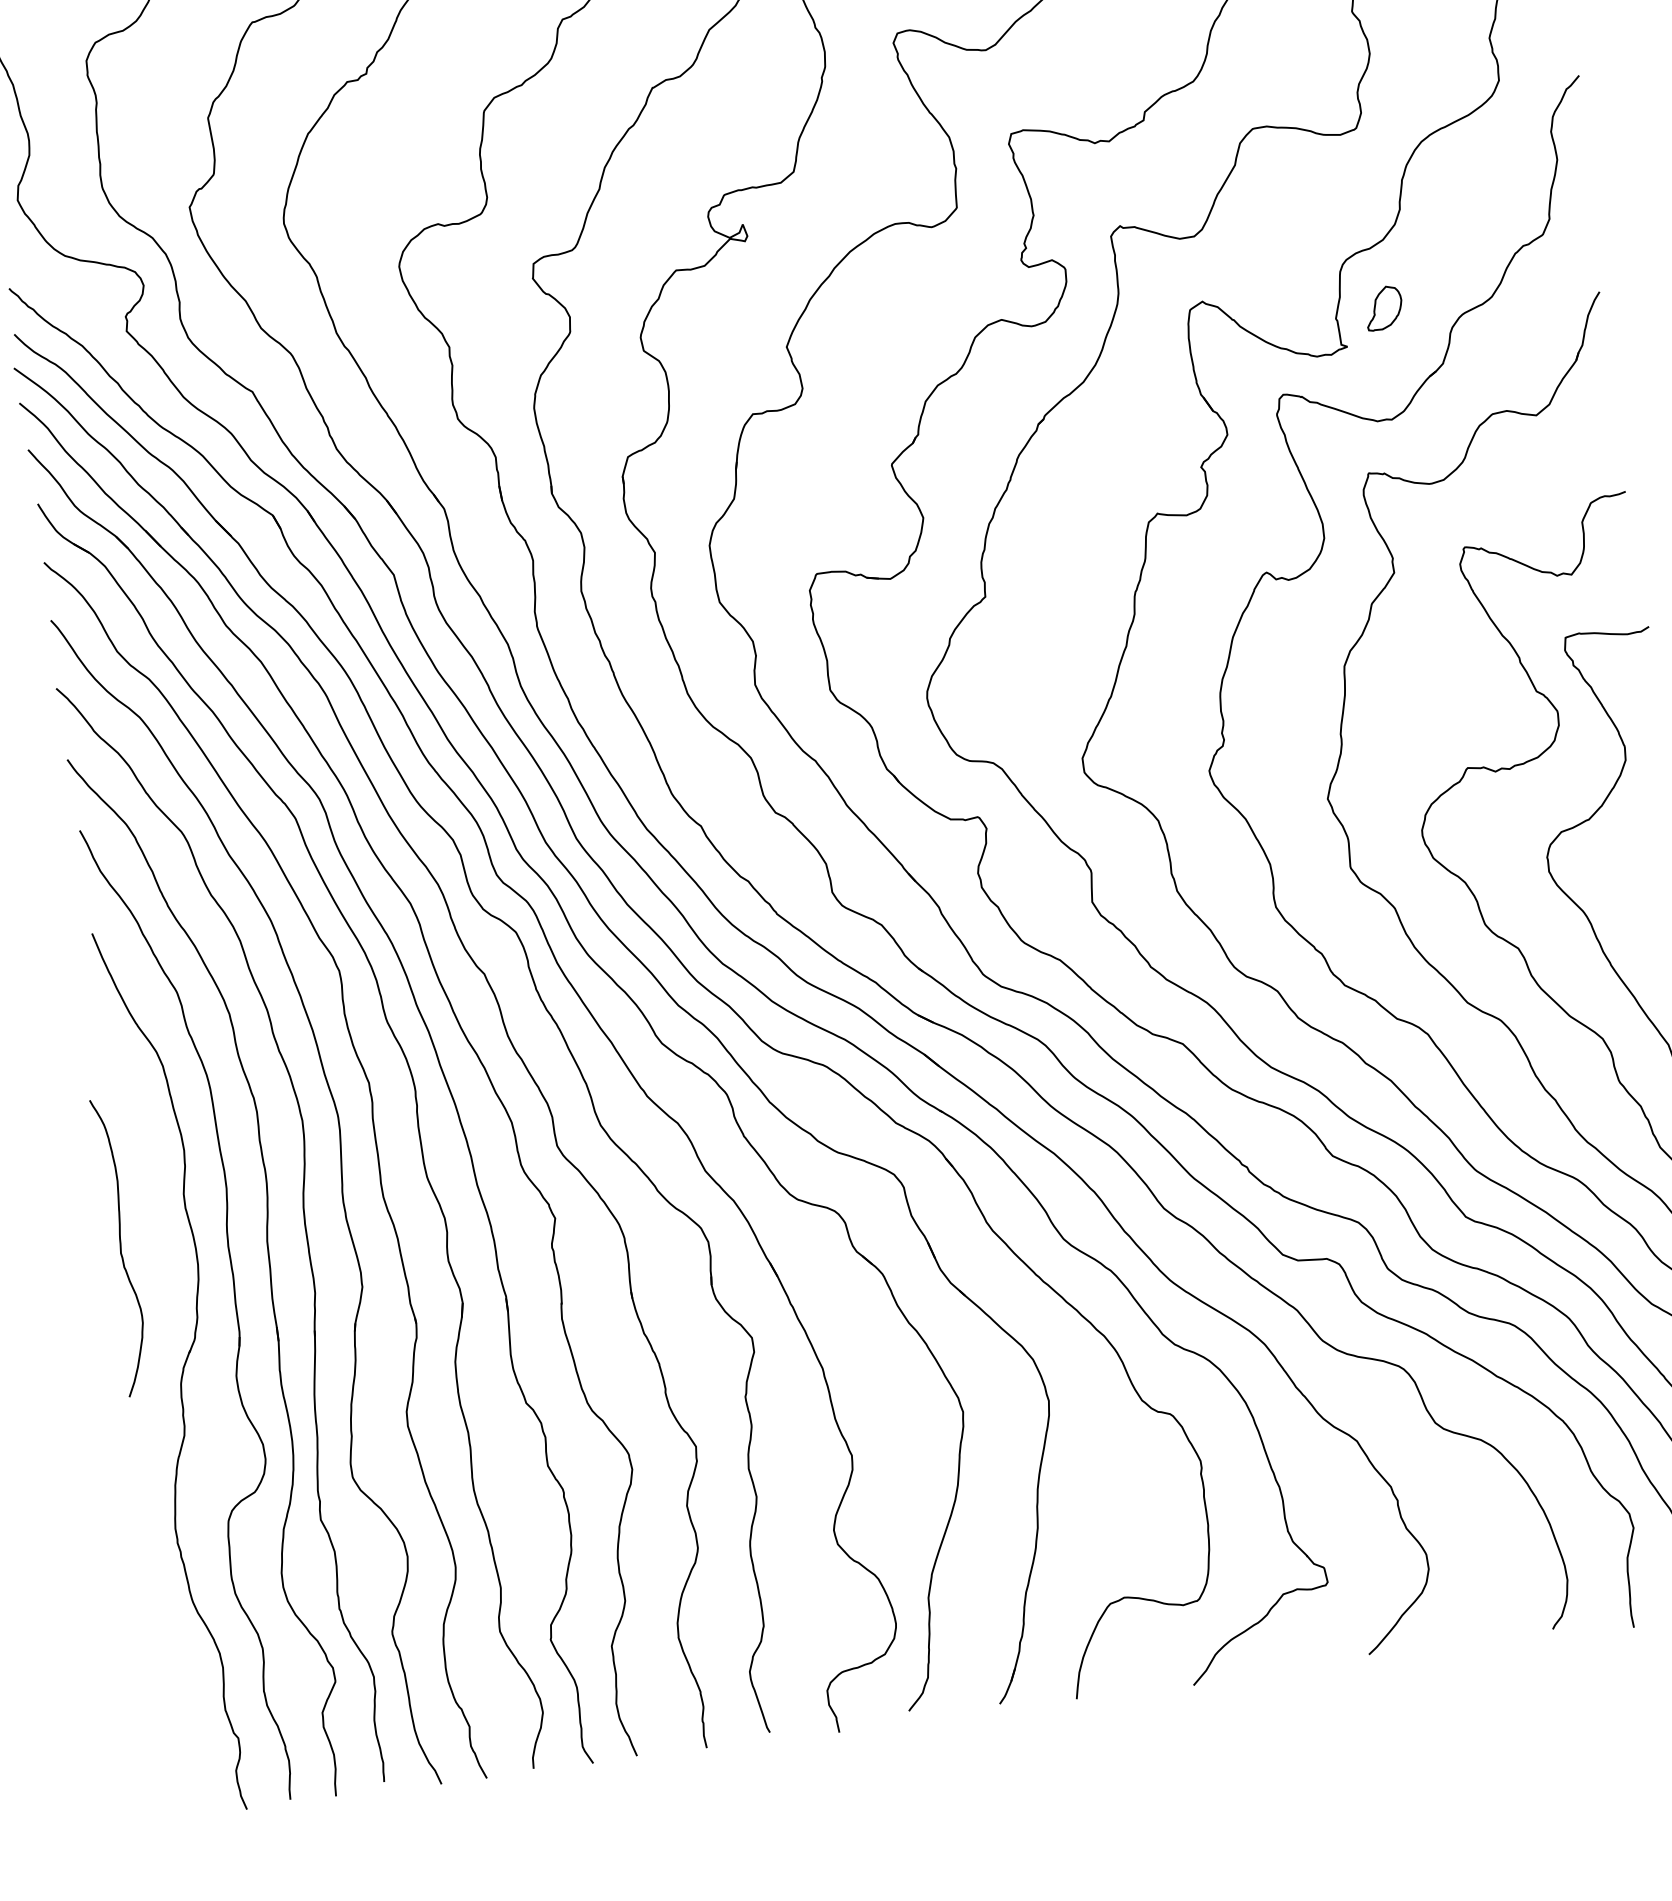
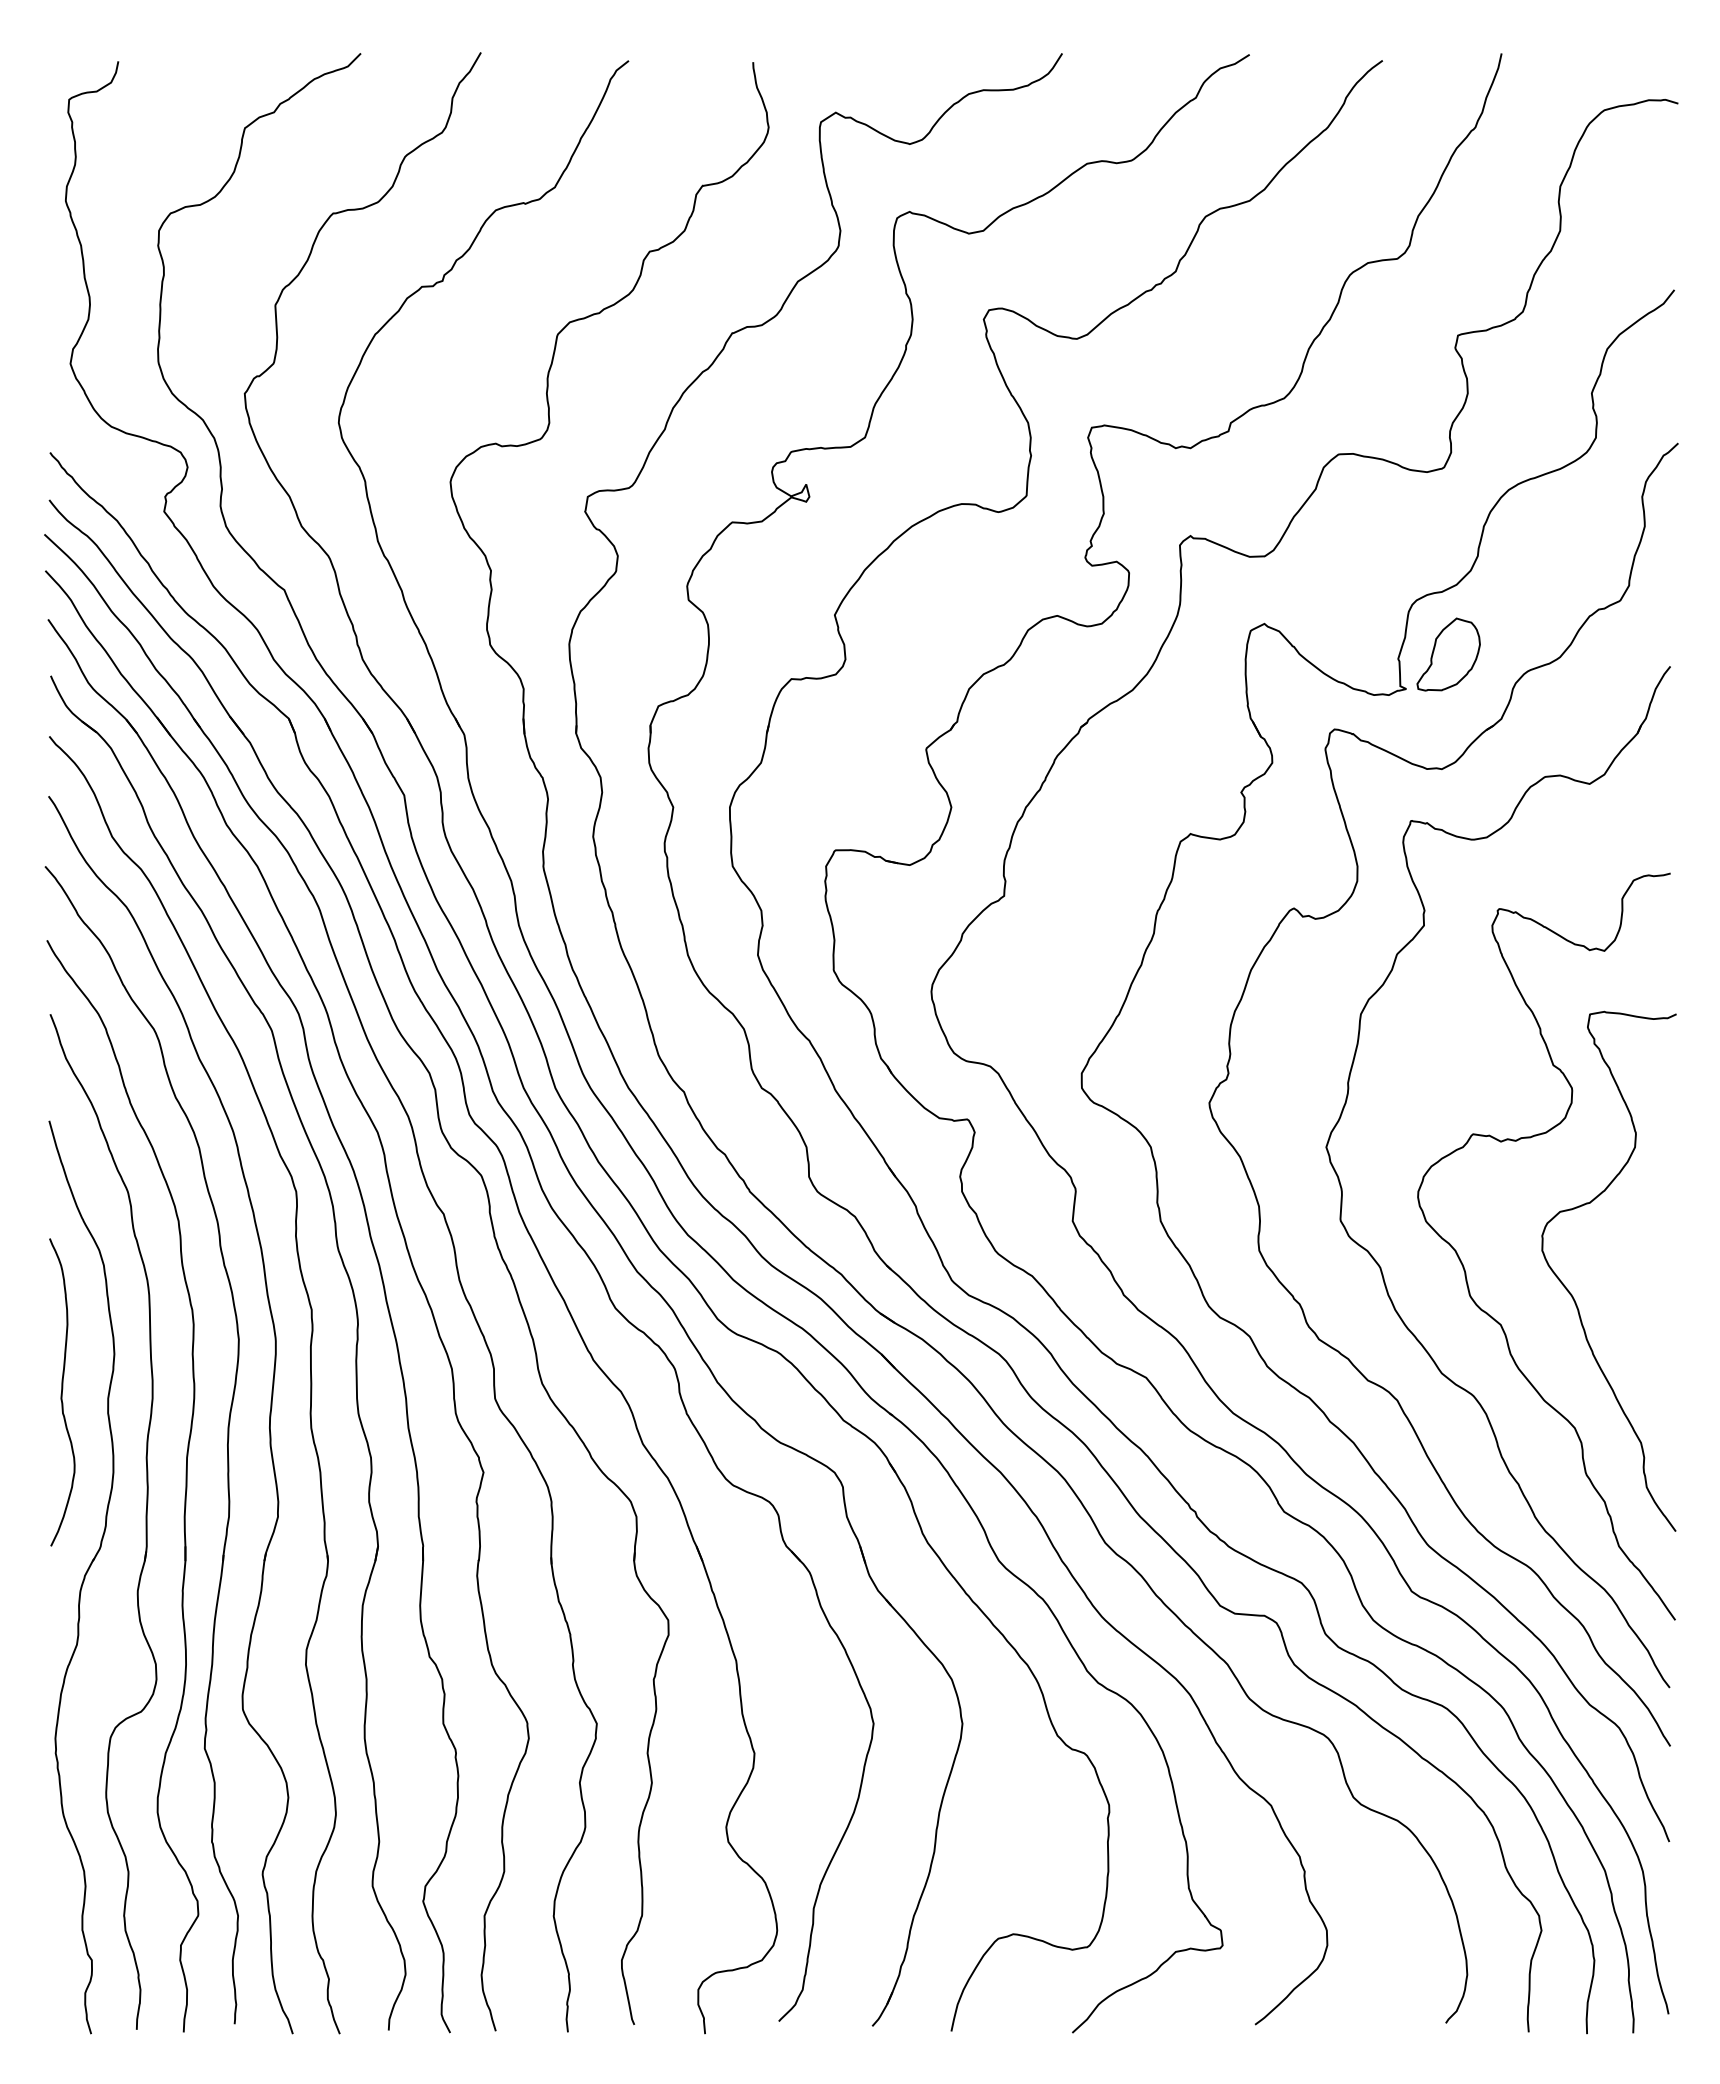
part: (1383, 308) -> (1448, 654), size x1.67
curve: (121, 1247) -> (62, 1392), moved

